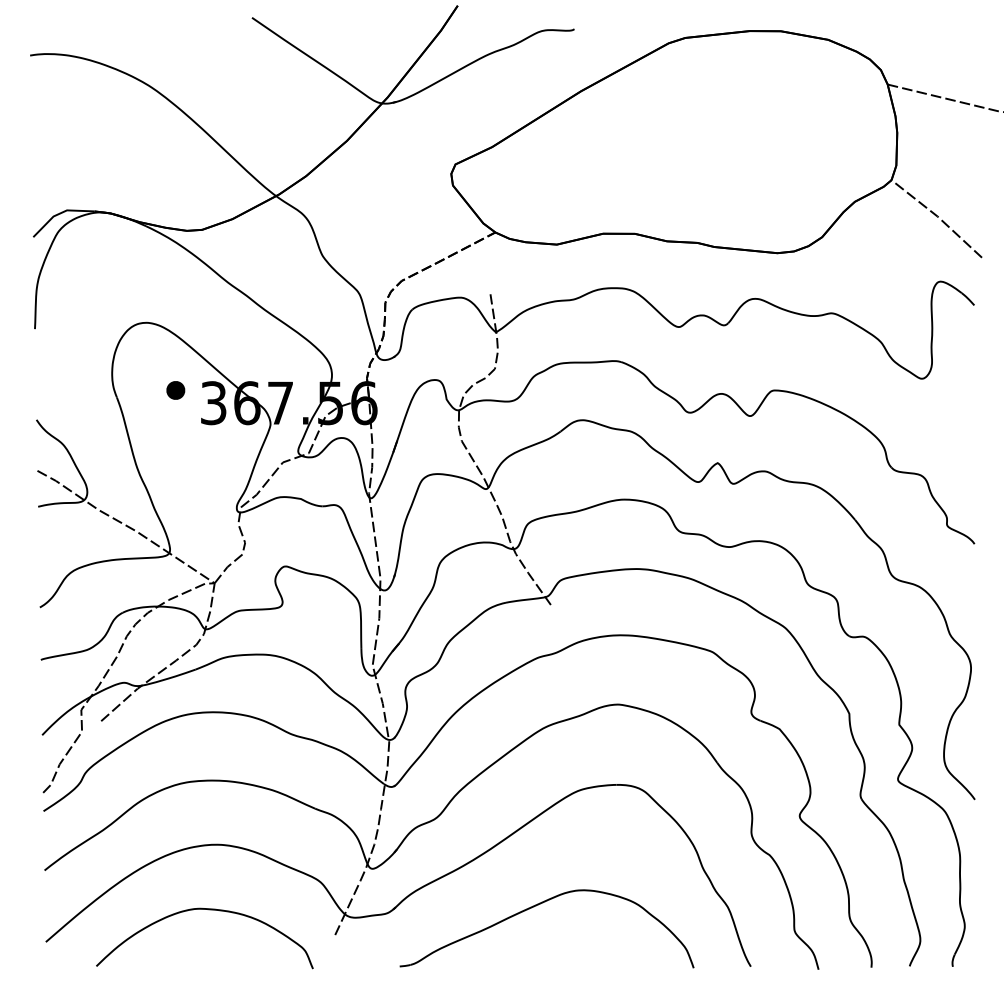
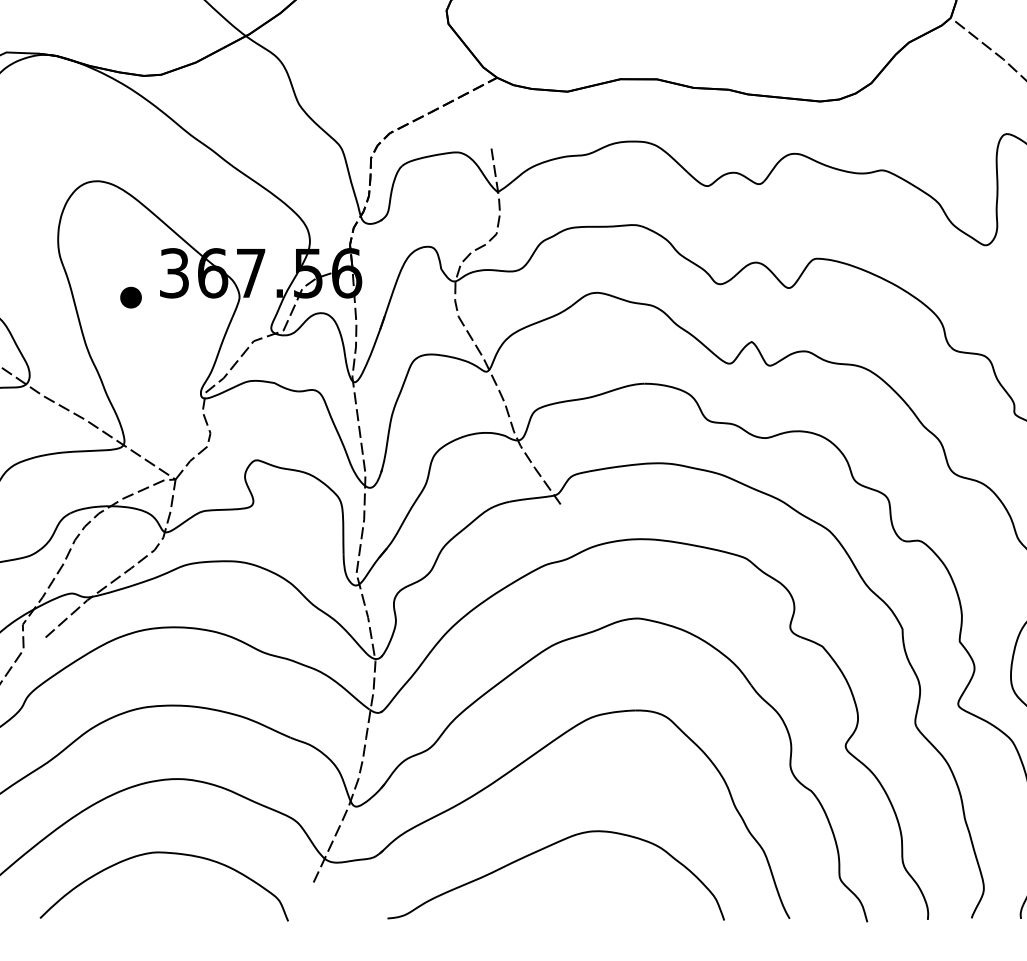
part: (175, 390) -> (130, 297), moved

